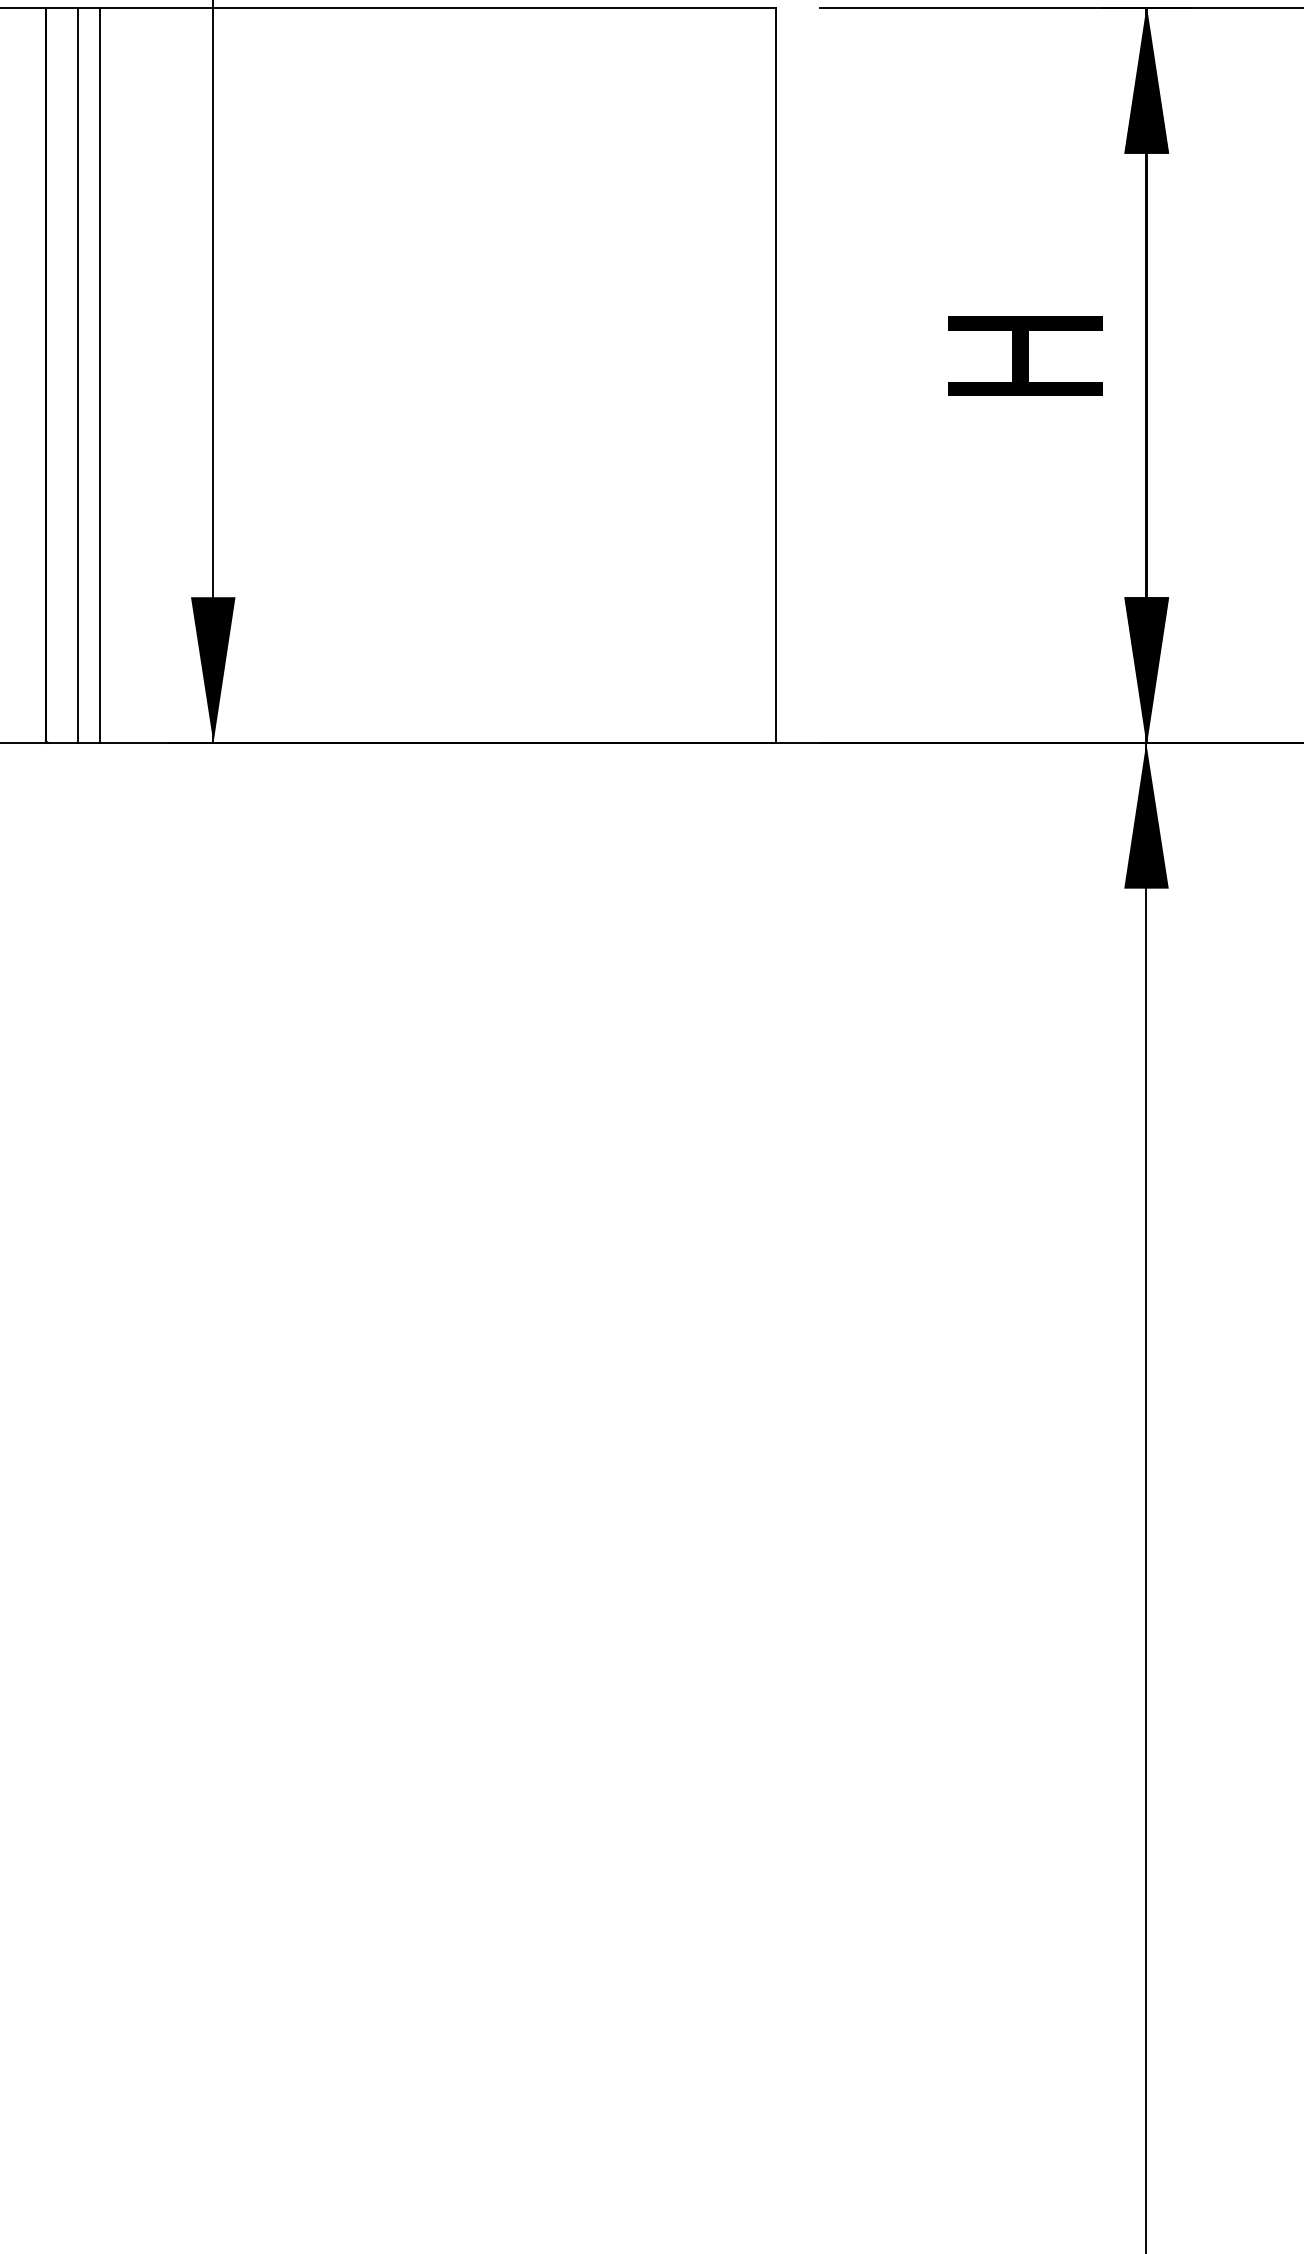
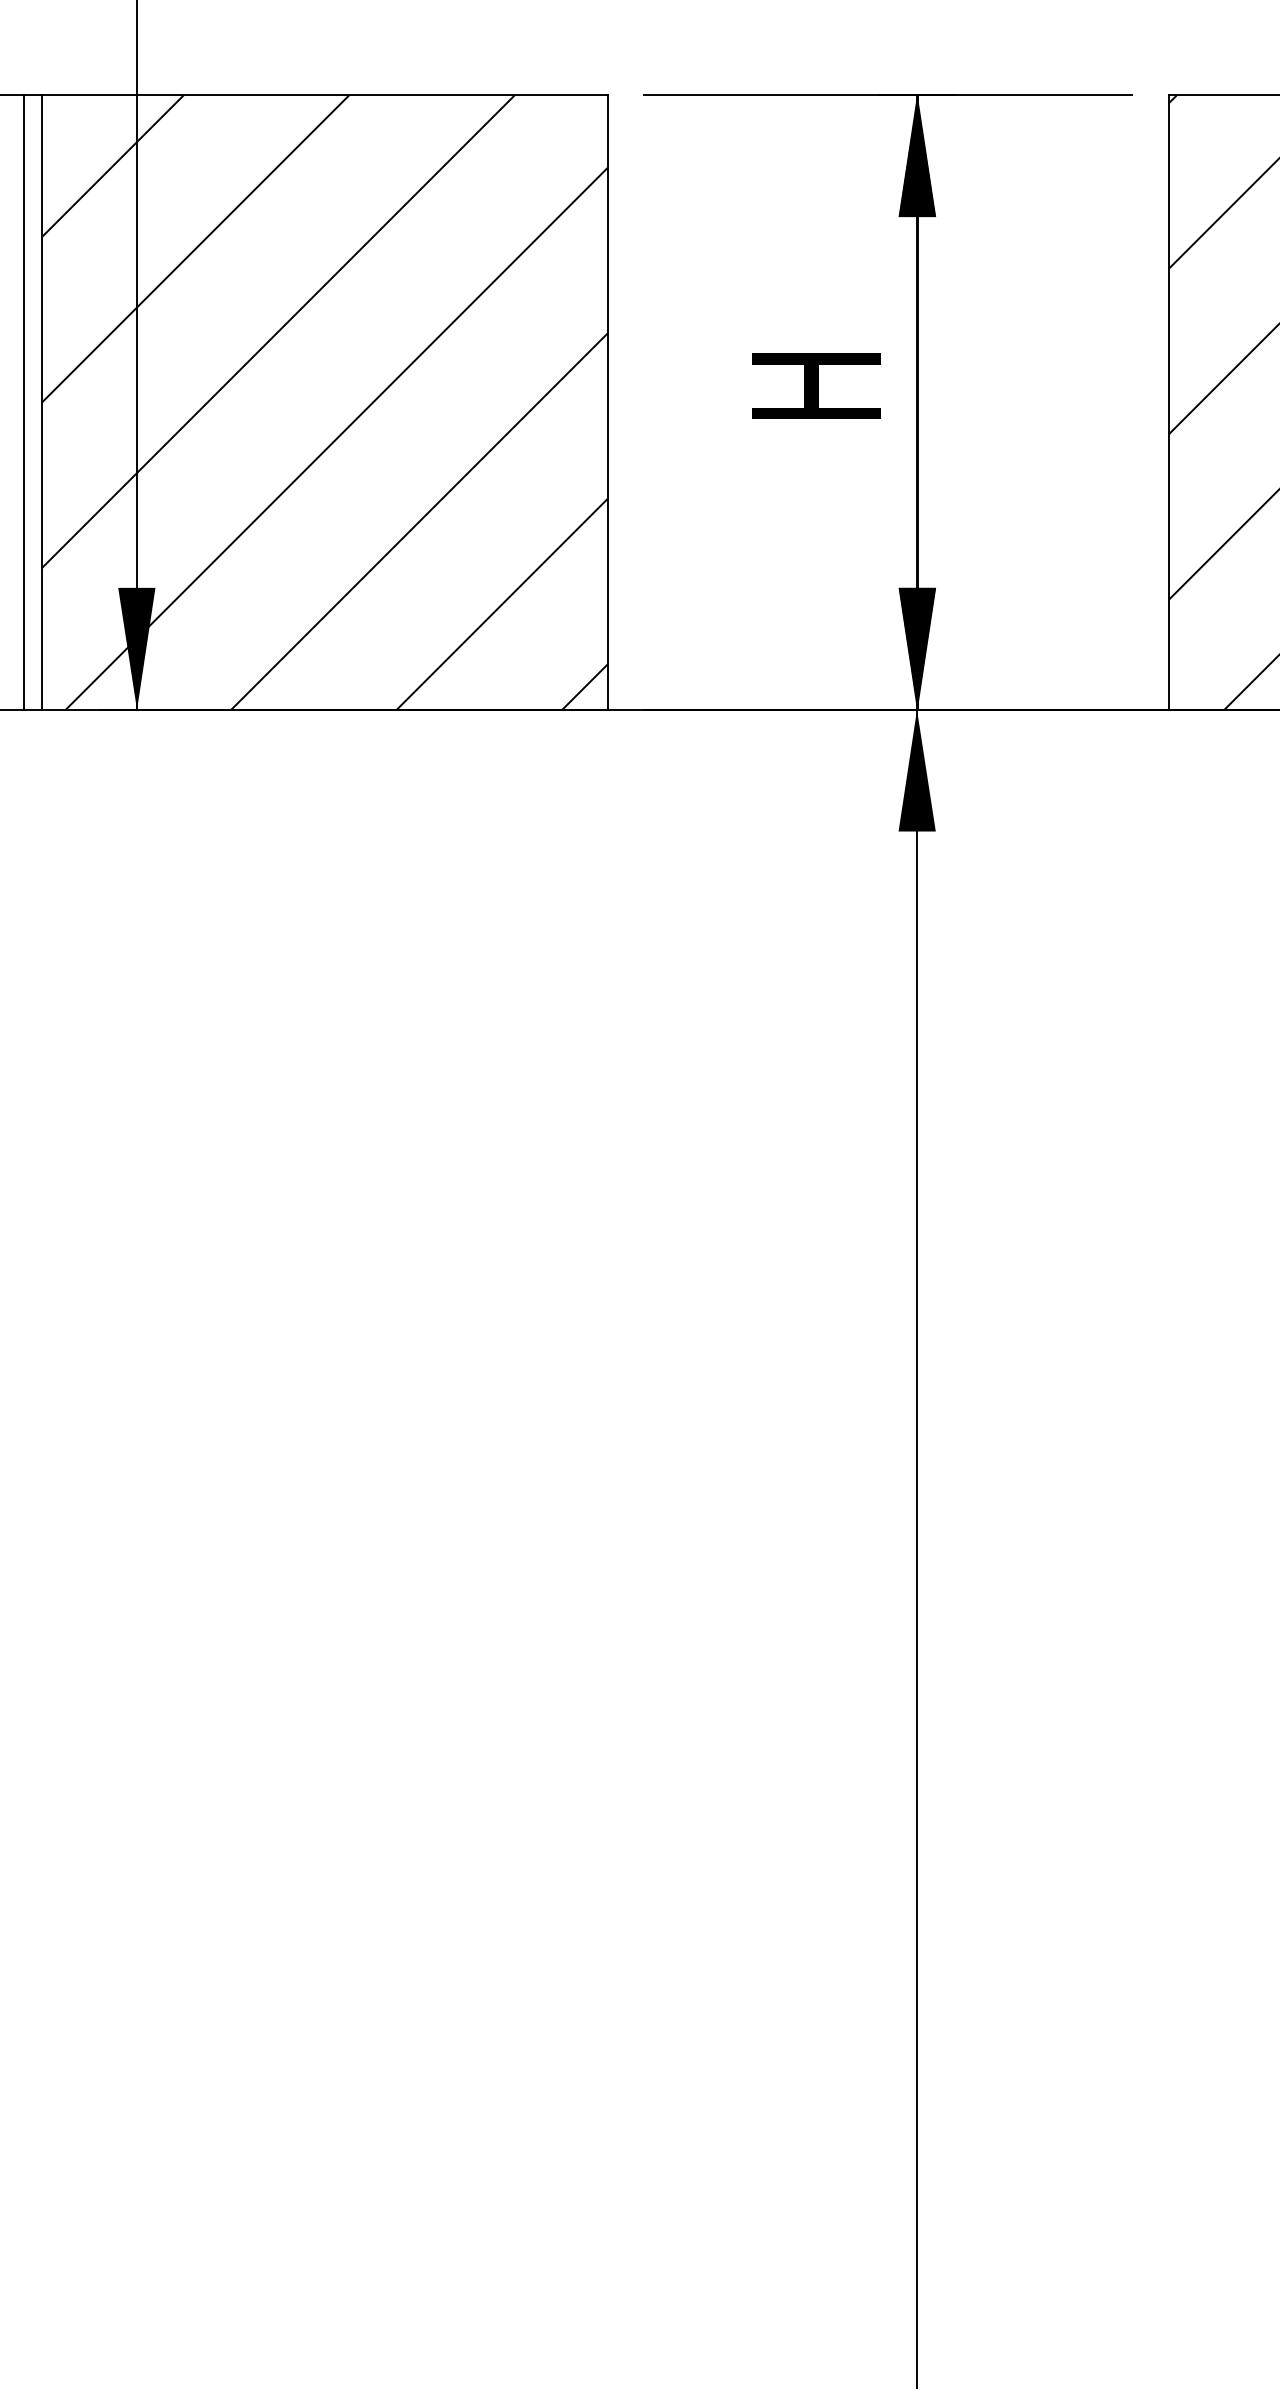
hatch: (437, 375) -> (324, 402), added

